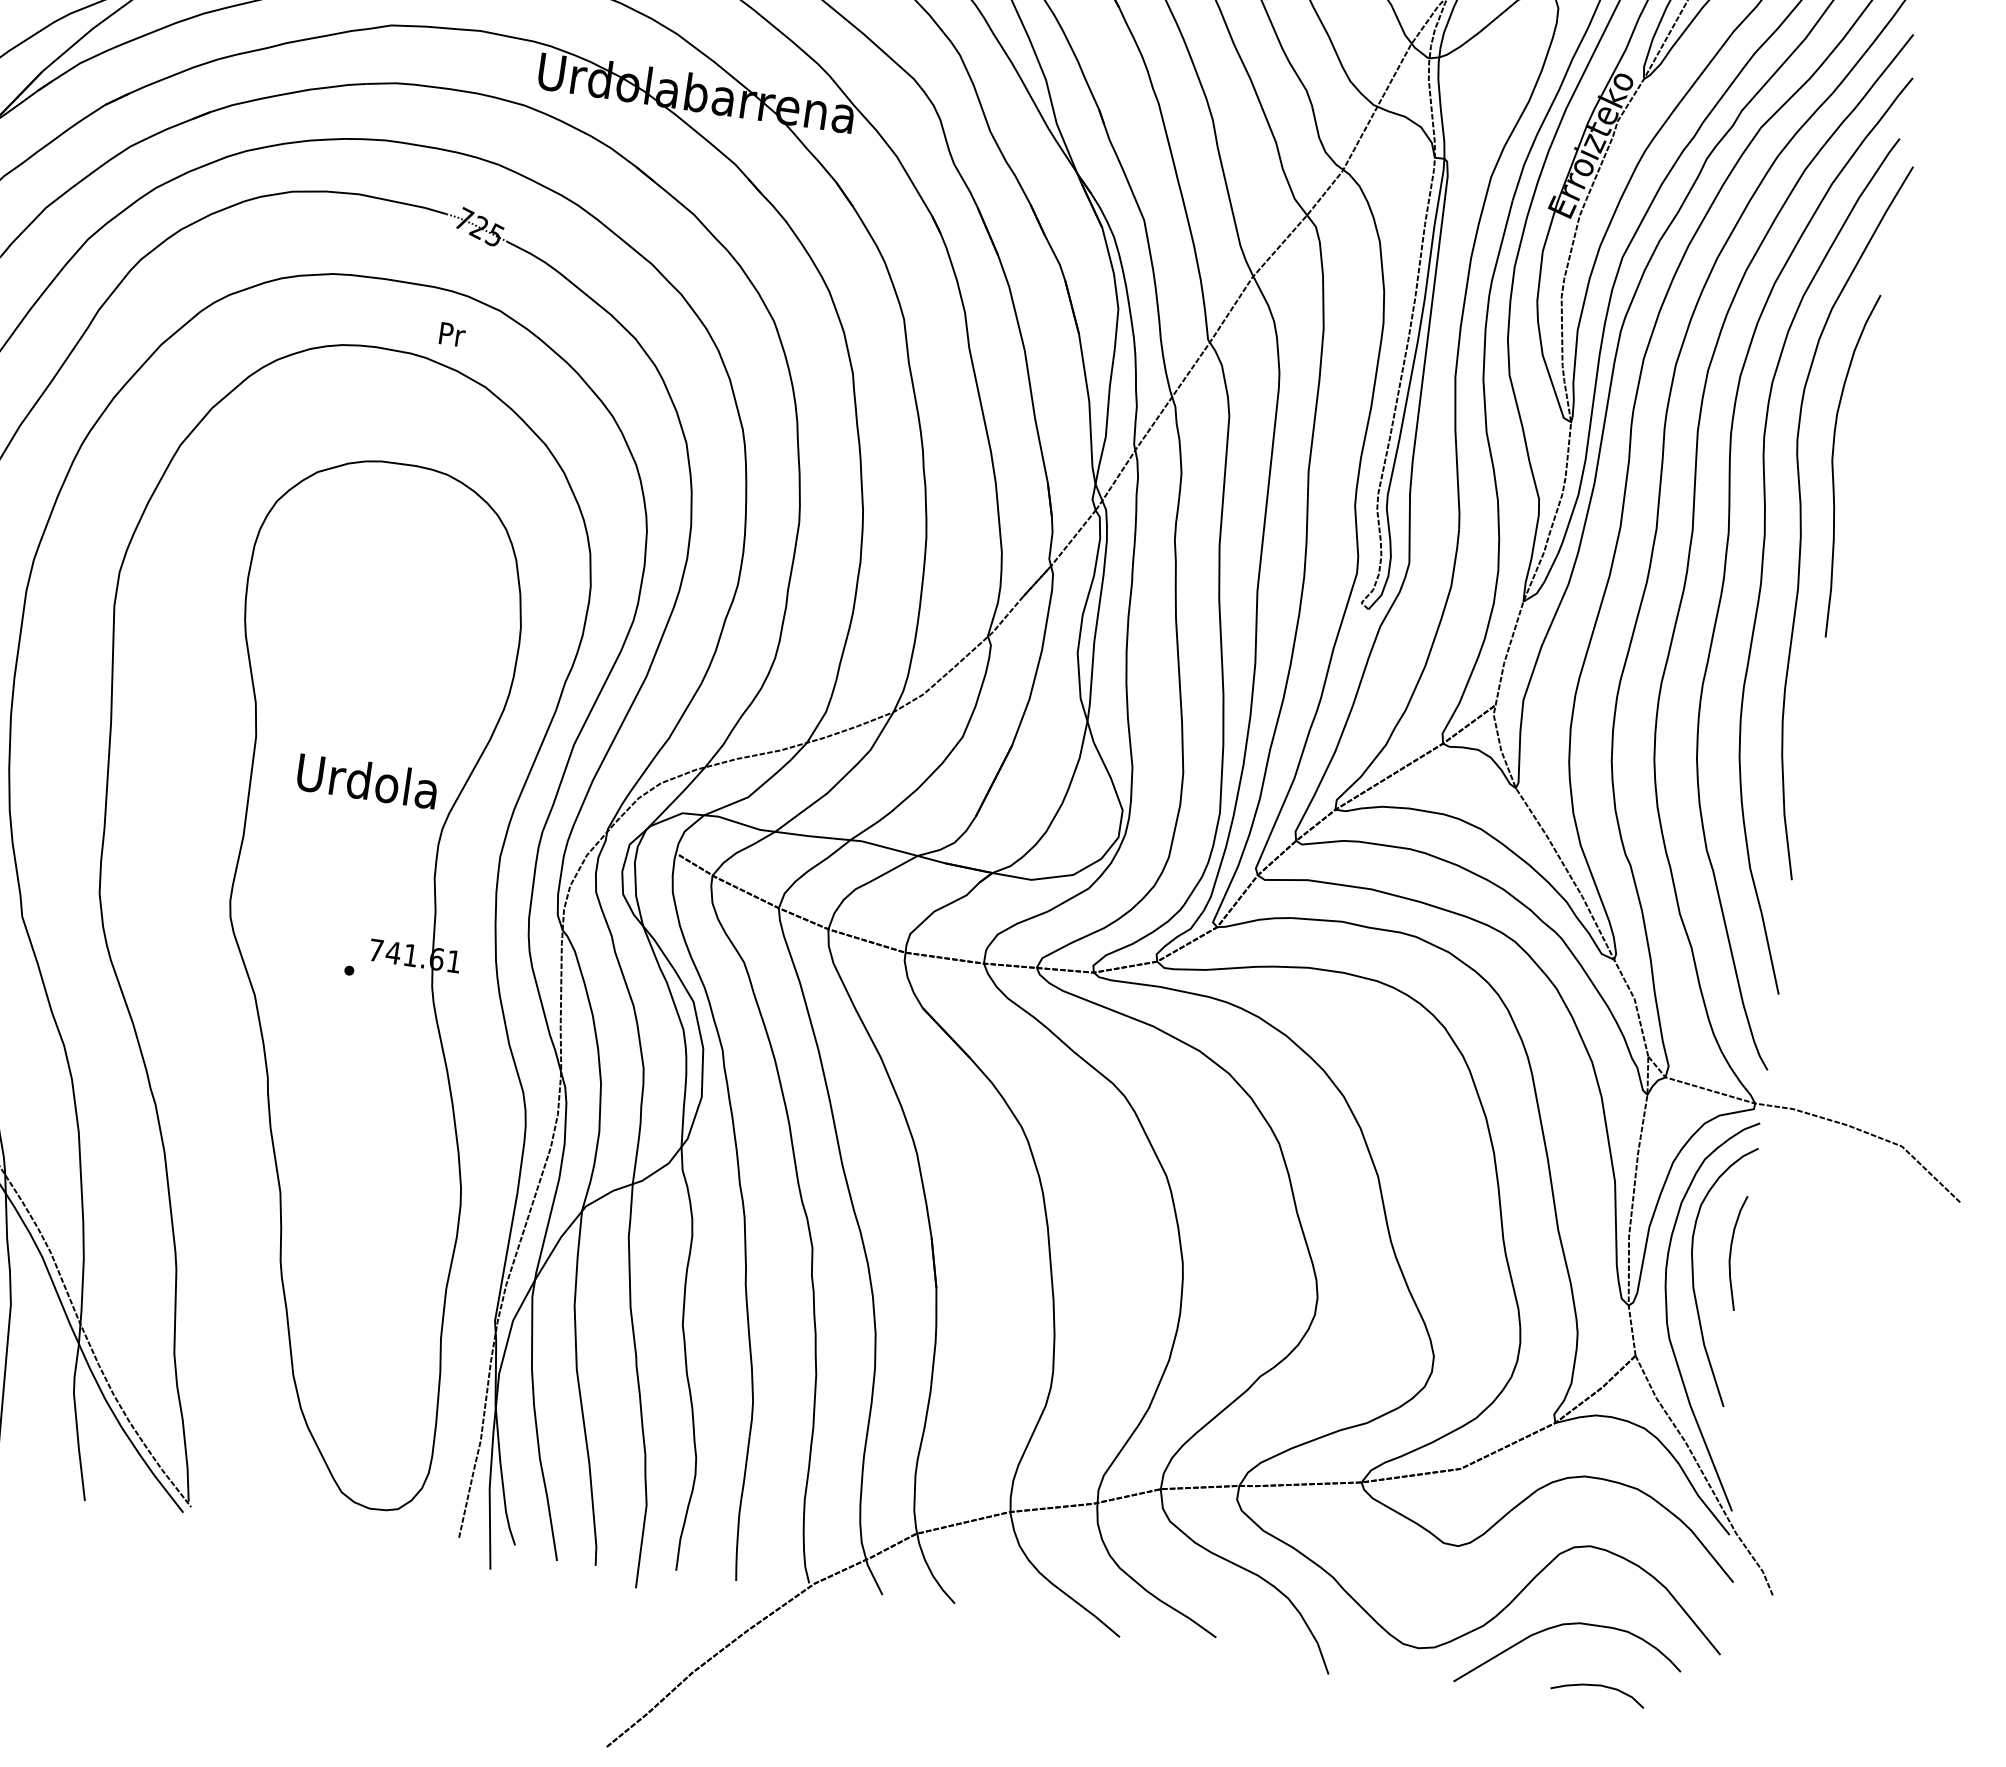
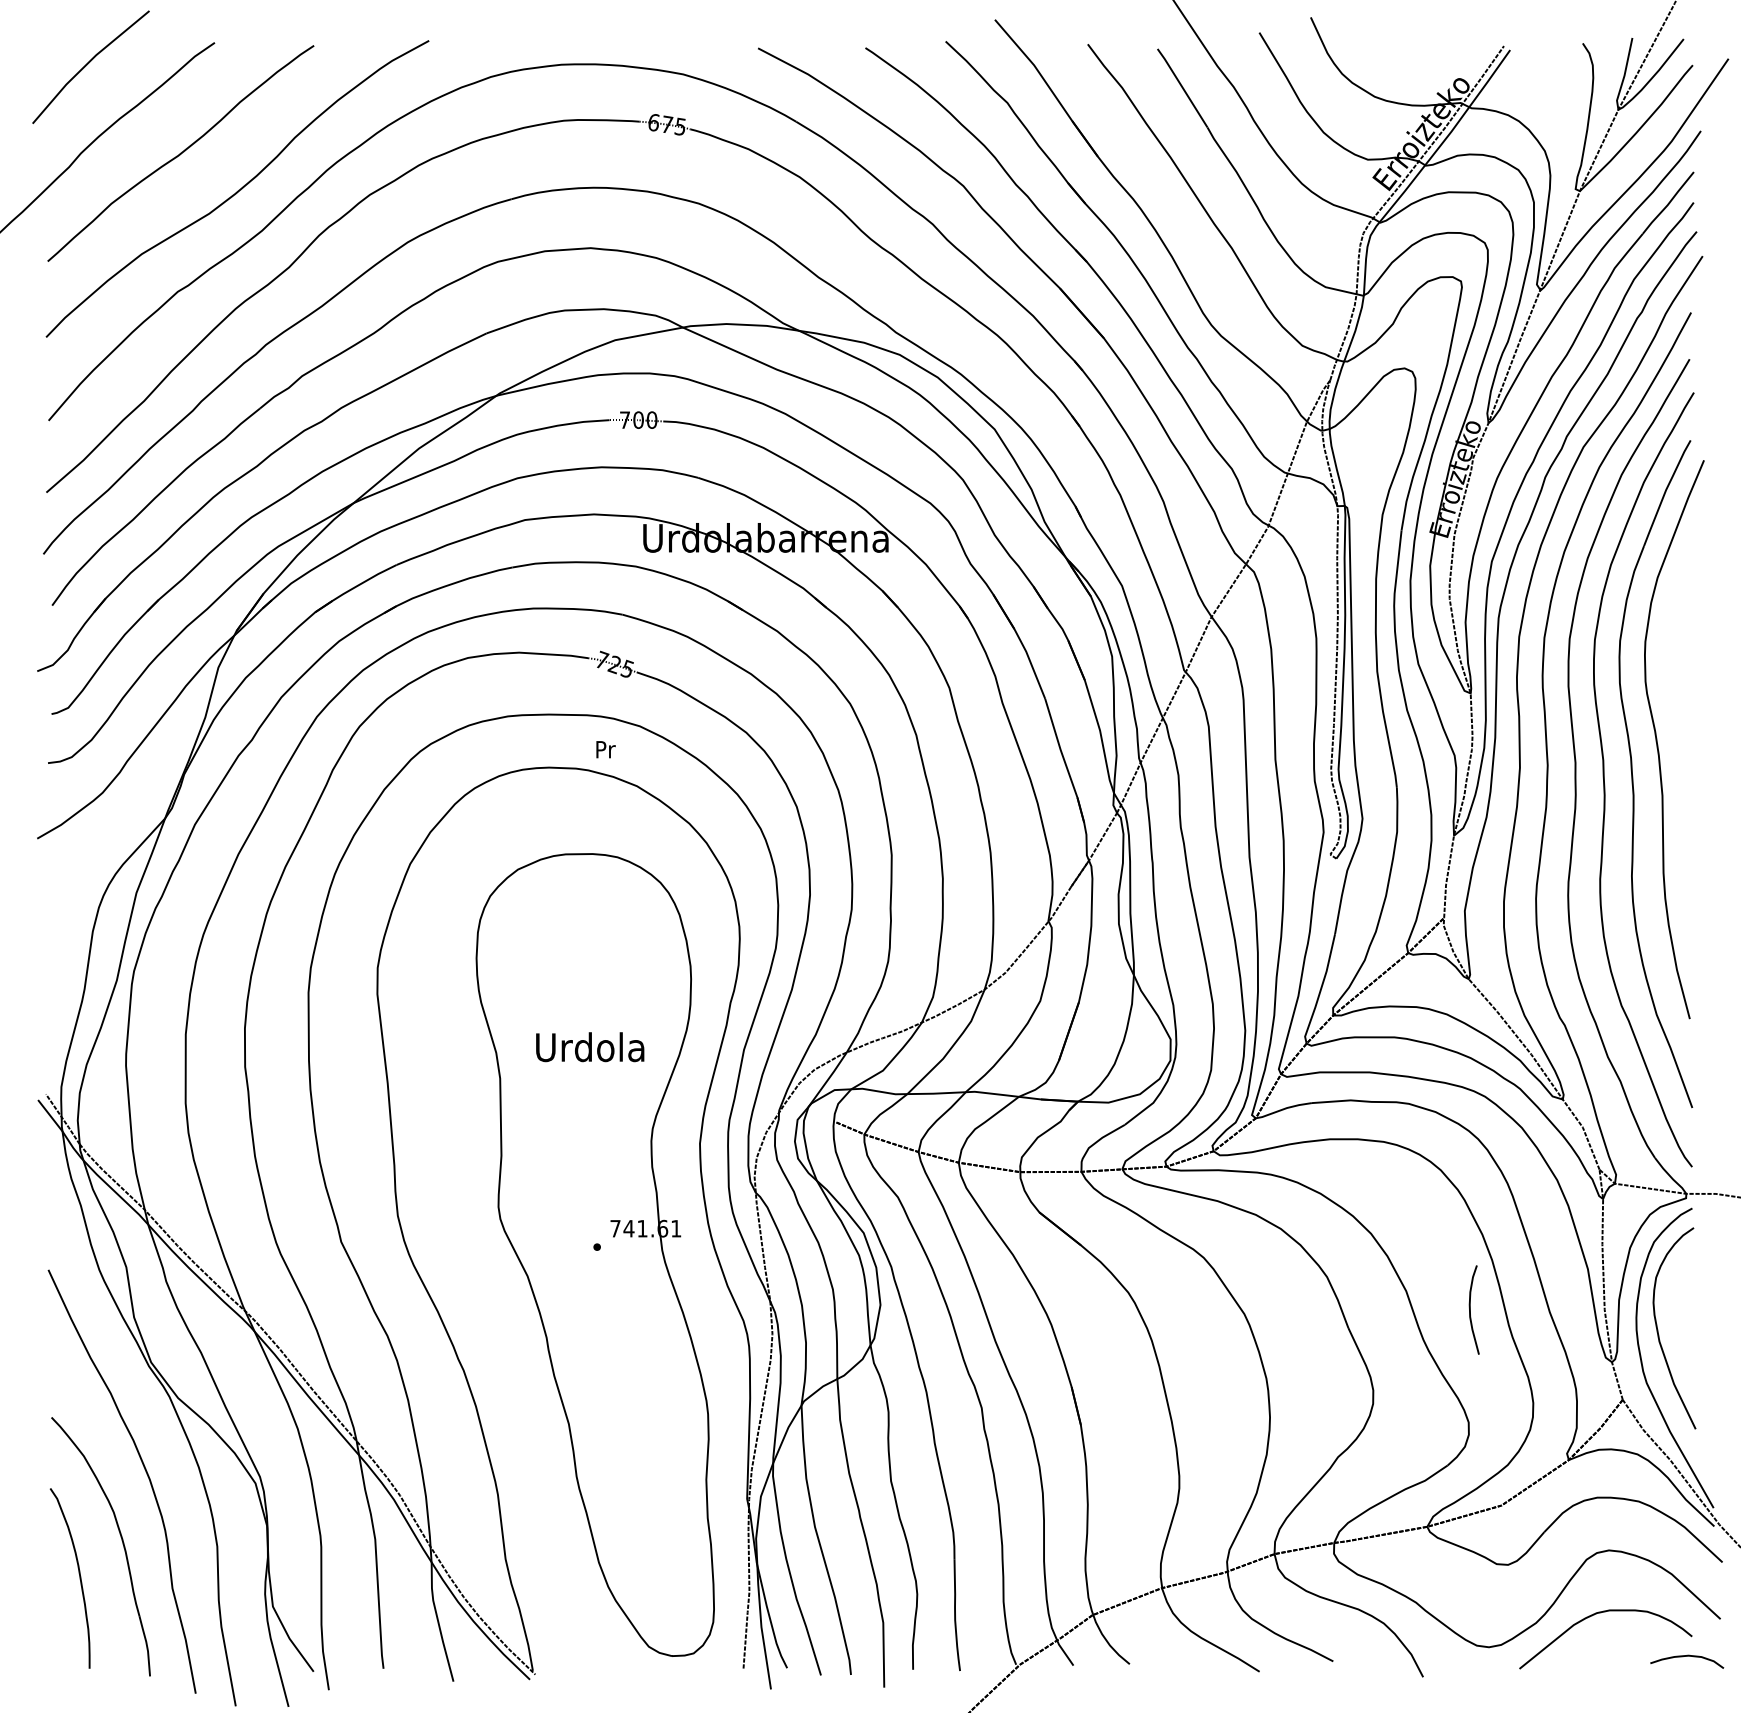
curve: (1834, 465) -> (1676, 697), removed
text: (367, 781) -> (590, 1047), moved
curve: (1731, 1251) -> (1470, 1309), moved
curve: (1599, 1686) -> (1687, 1656), moved

